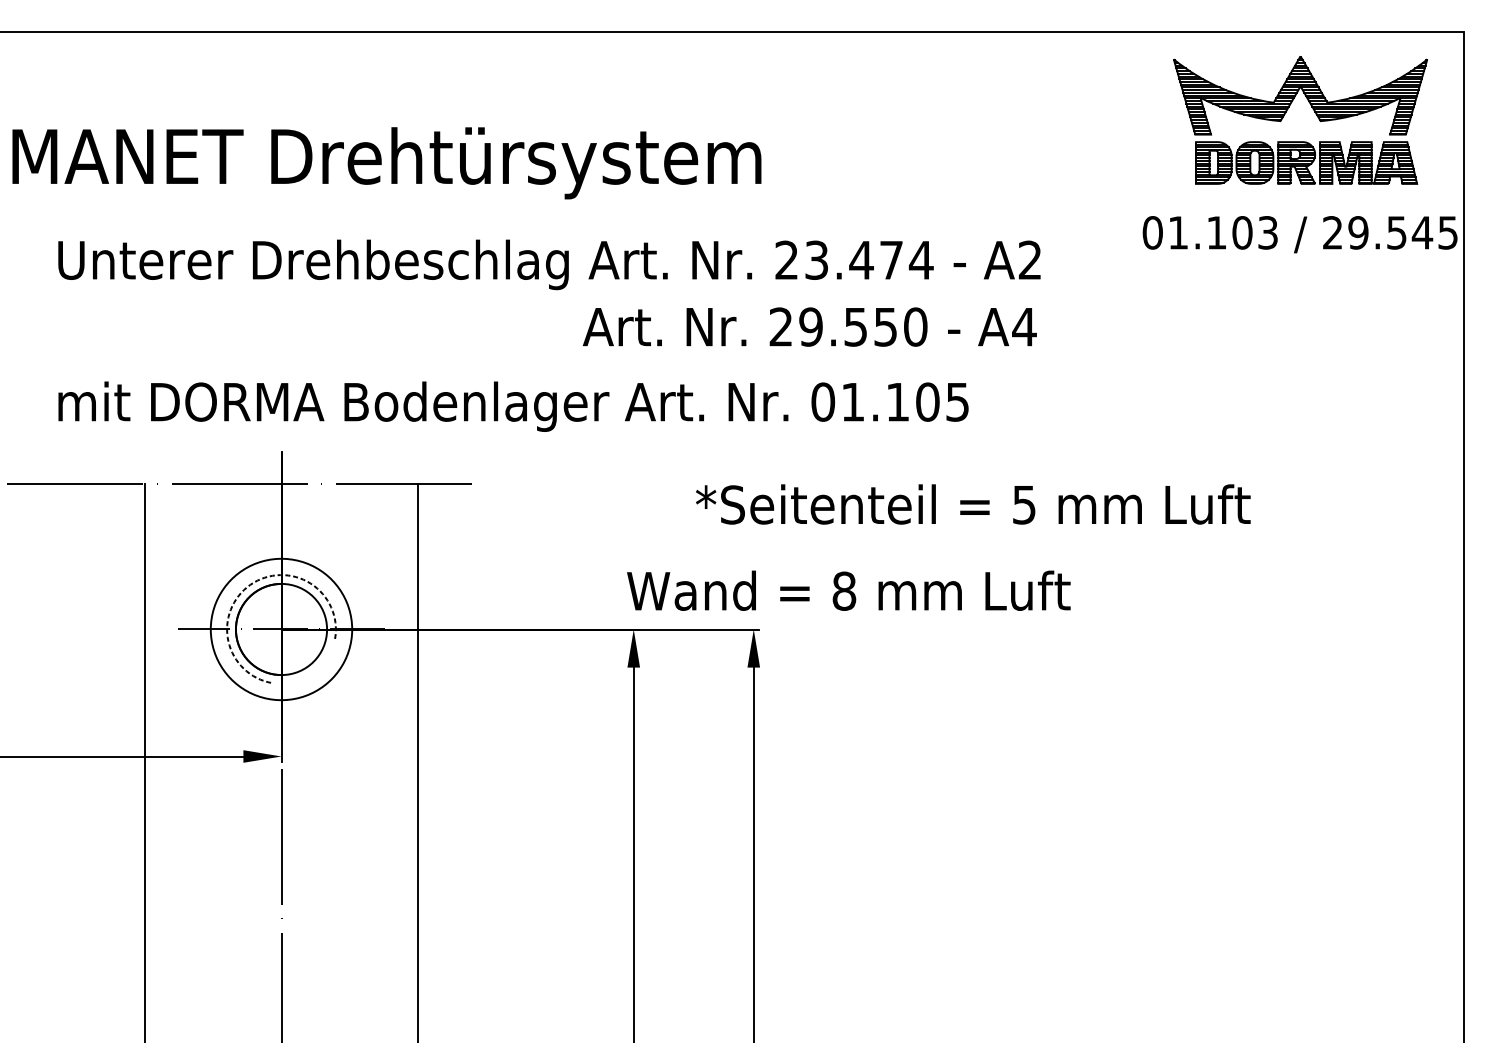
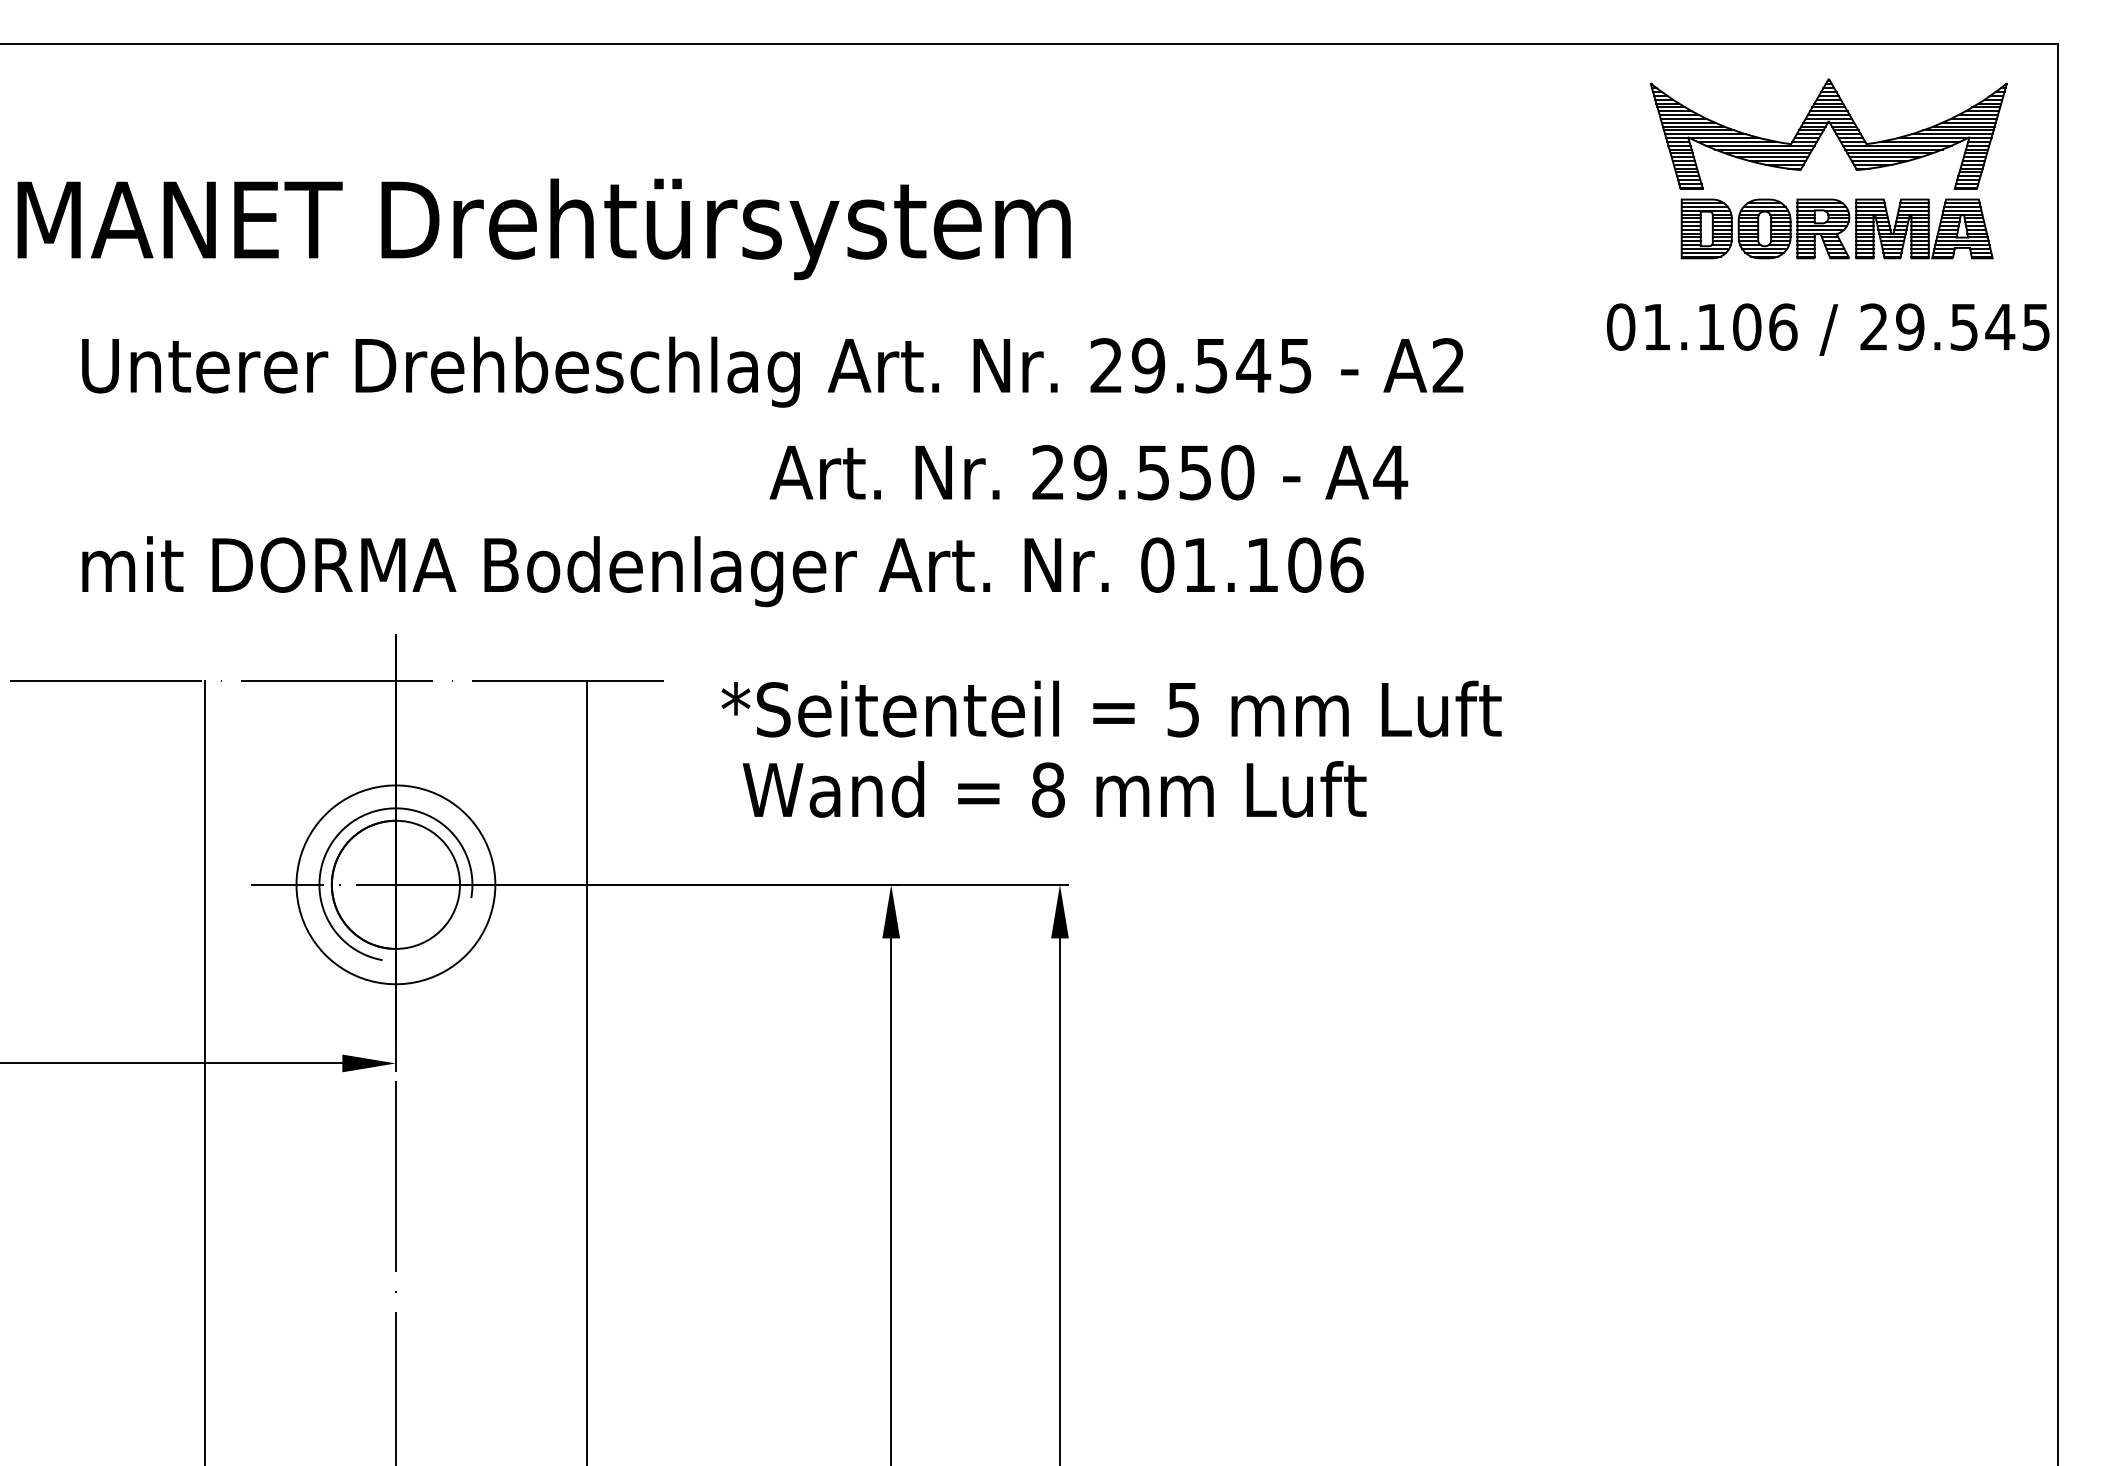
text: (1268, 232) -> (1783, 326), 01.103 -> 01.106
text: (869, 260) -> (1222, 365), 23.474 -> 29.545
text: (809, 326) -> (1088, 472), moved
text: (957, 401) -> (1346, 564), 01.105 -> 01.106
text: (973, 504) -> (1111, 708), moved
arc: (250, 585) -> (352, 822), dashed -> solid
text: (848, 590) -> (1054, 789), moved

